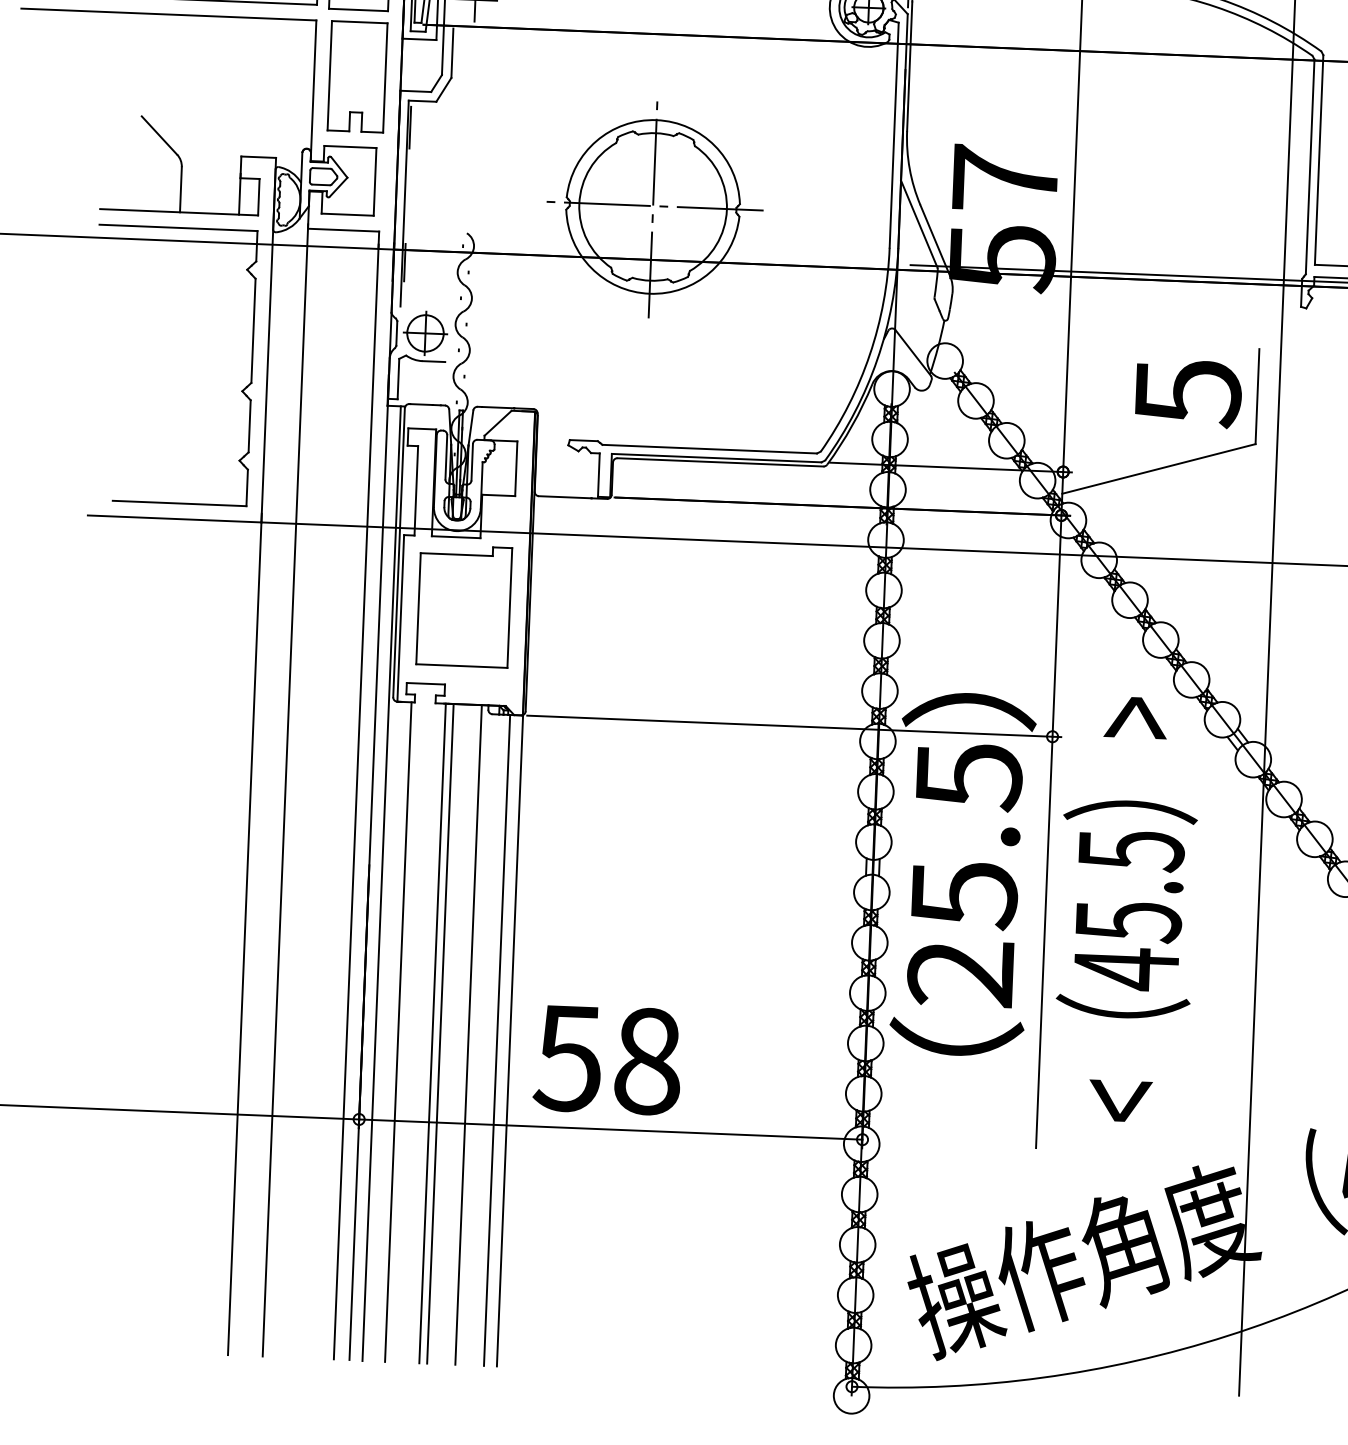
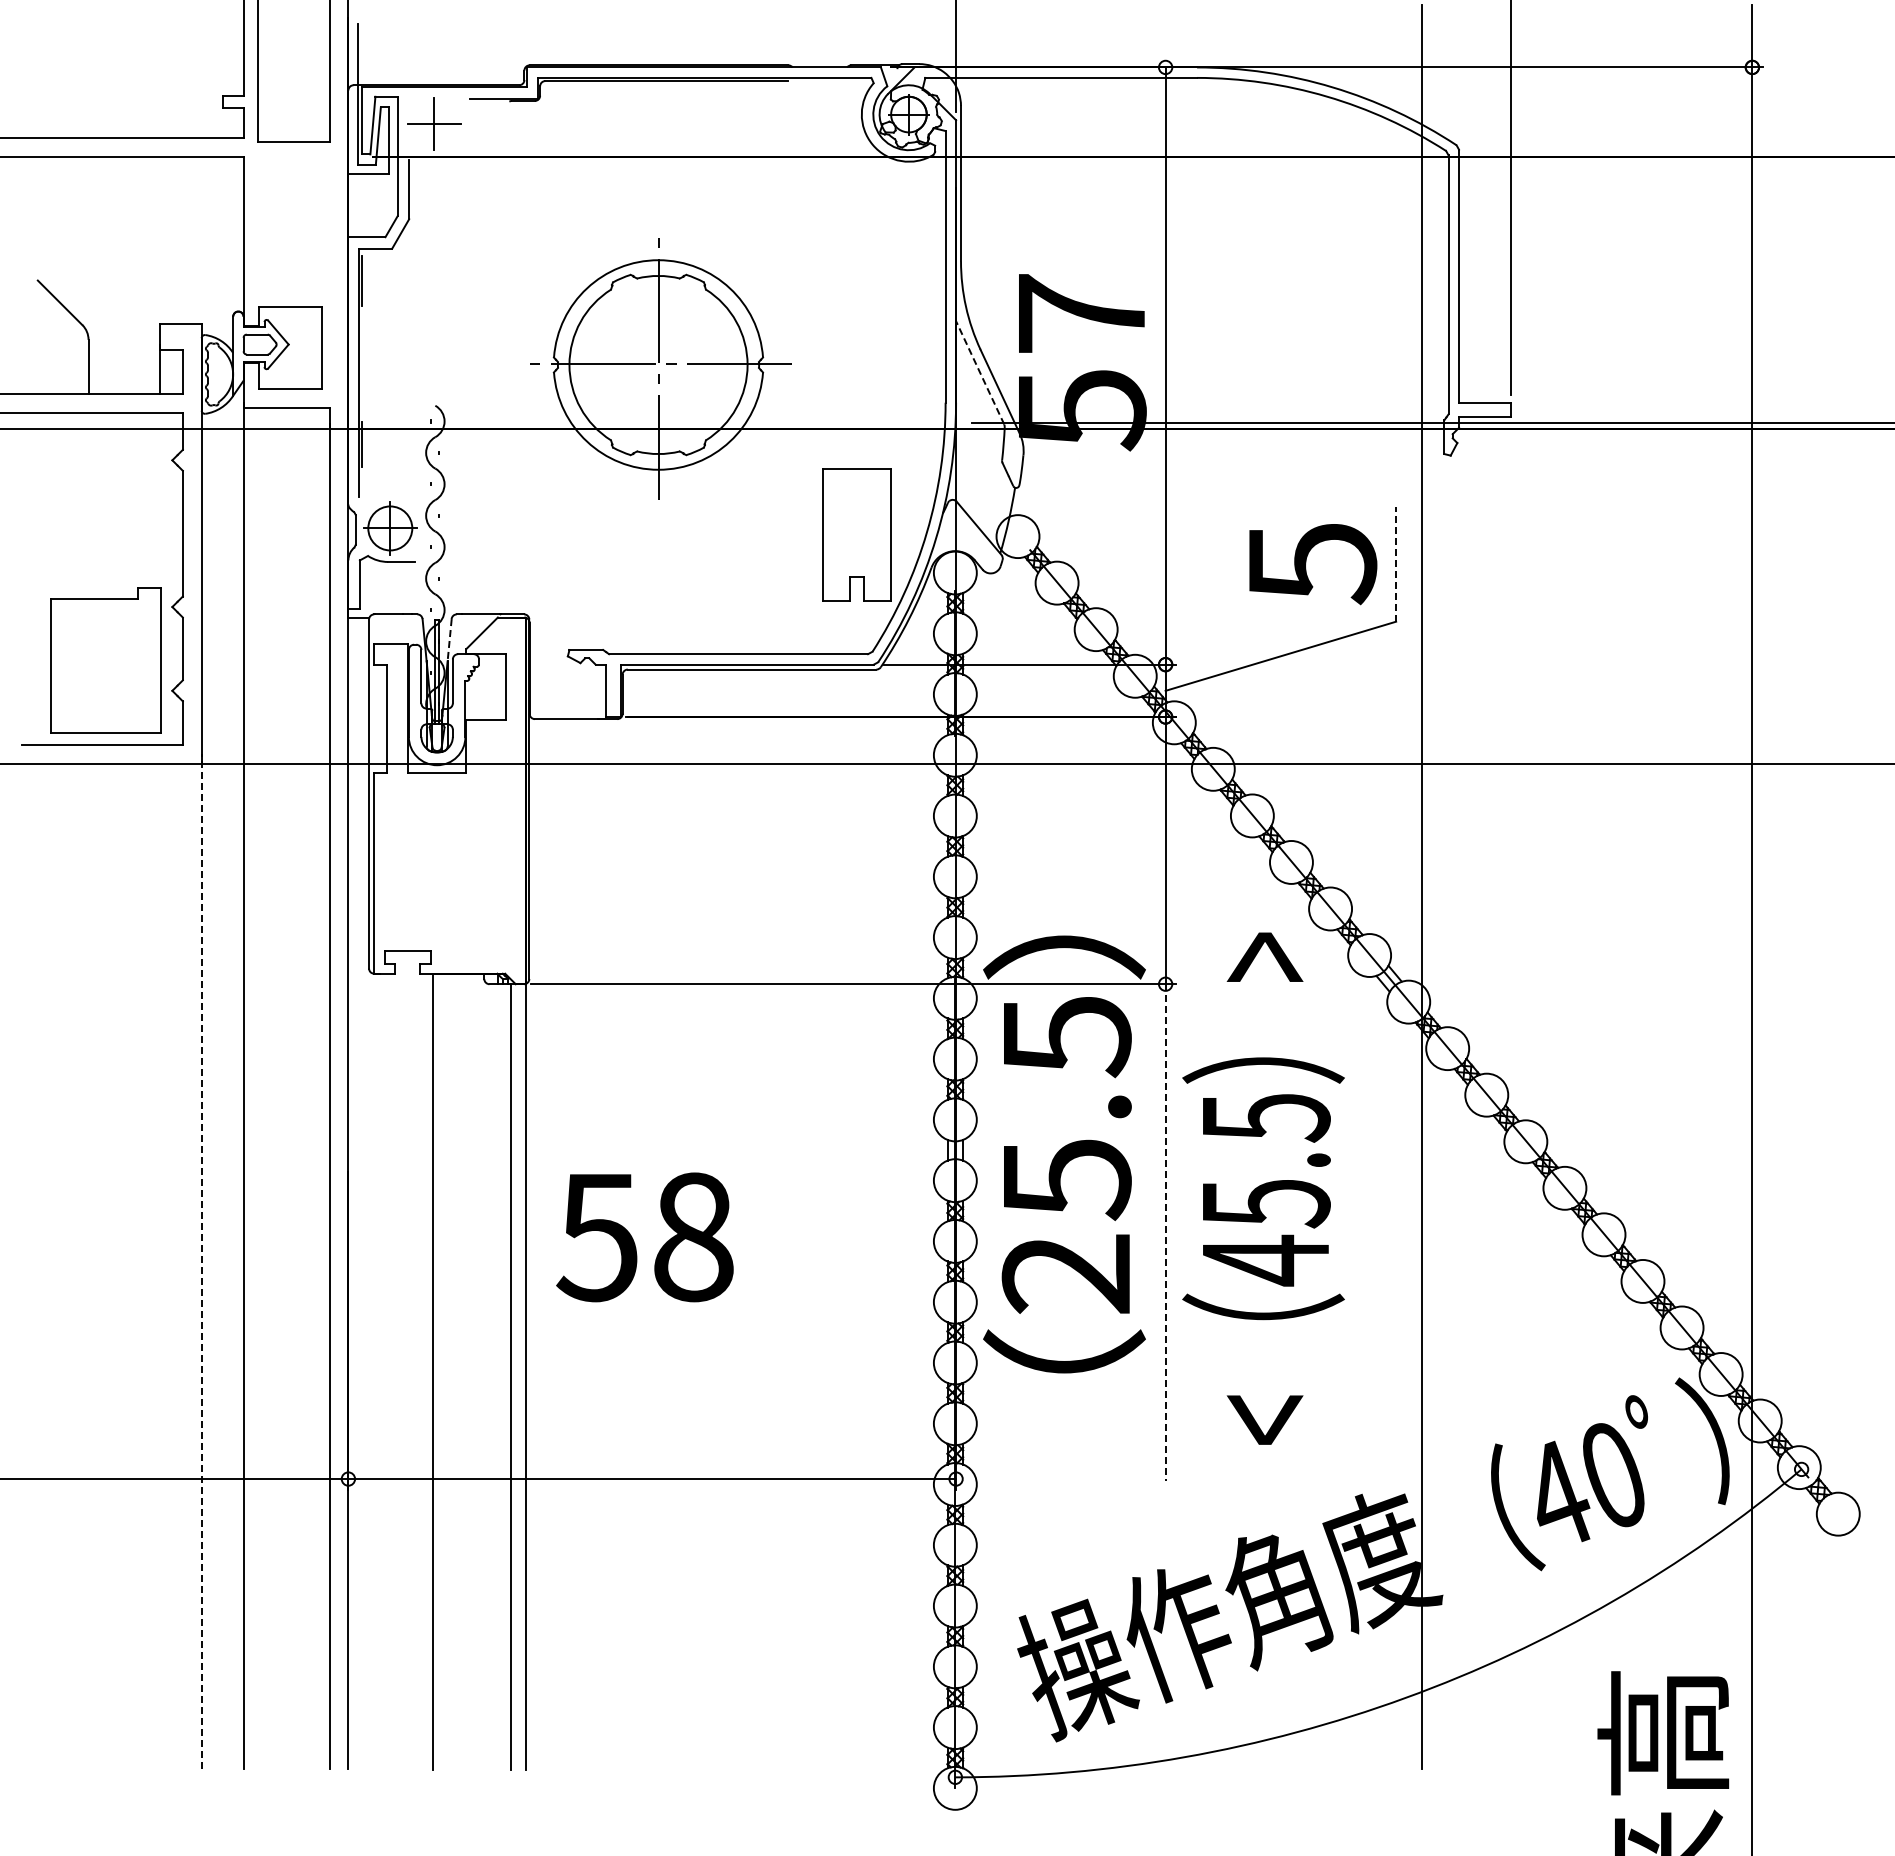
part: (357, 76) -> (856, 534), moved
line: (919, 223) -> (980, 372), solid -> dashed
line: (1257, 395) -> (1396, 563), solid -> dashed
line: (470, 428) -> (449, 640), solid -> dashed
part: (463, 606) -> (105, 660), moved
line: (381, 883) -> (364, 1193), removed
line: (244, 934) -> (201, 1261), solid -> dashed
line: (1044, 942) -> (1165, 1232), solid -> dashed
line: (398, 1031) -> (391, 1371), removed
line: (440, 1033) -> (442, 1371), removed
line: (468, 1034) -> (476, 1371), removed
text: (607, 1060) -> (644, 1237), moved

